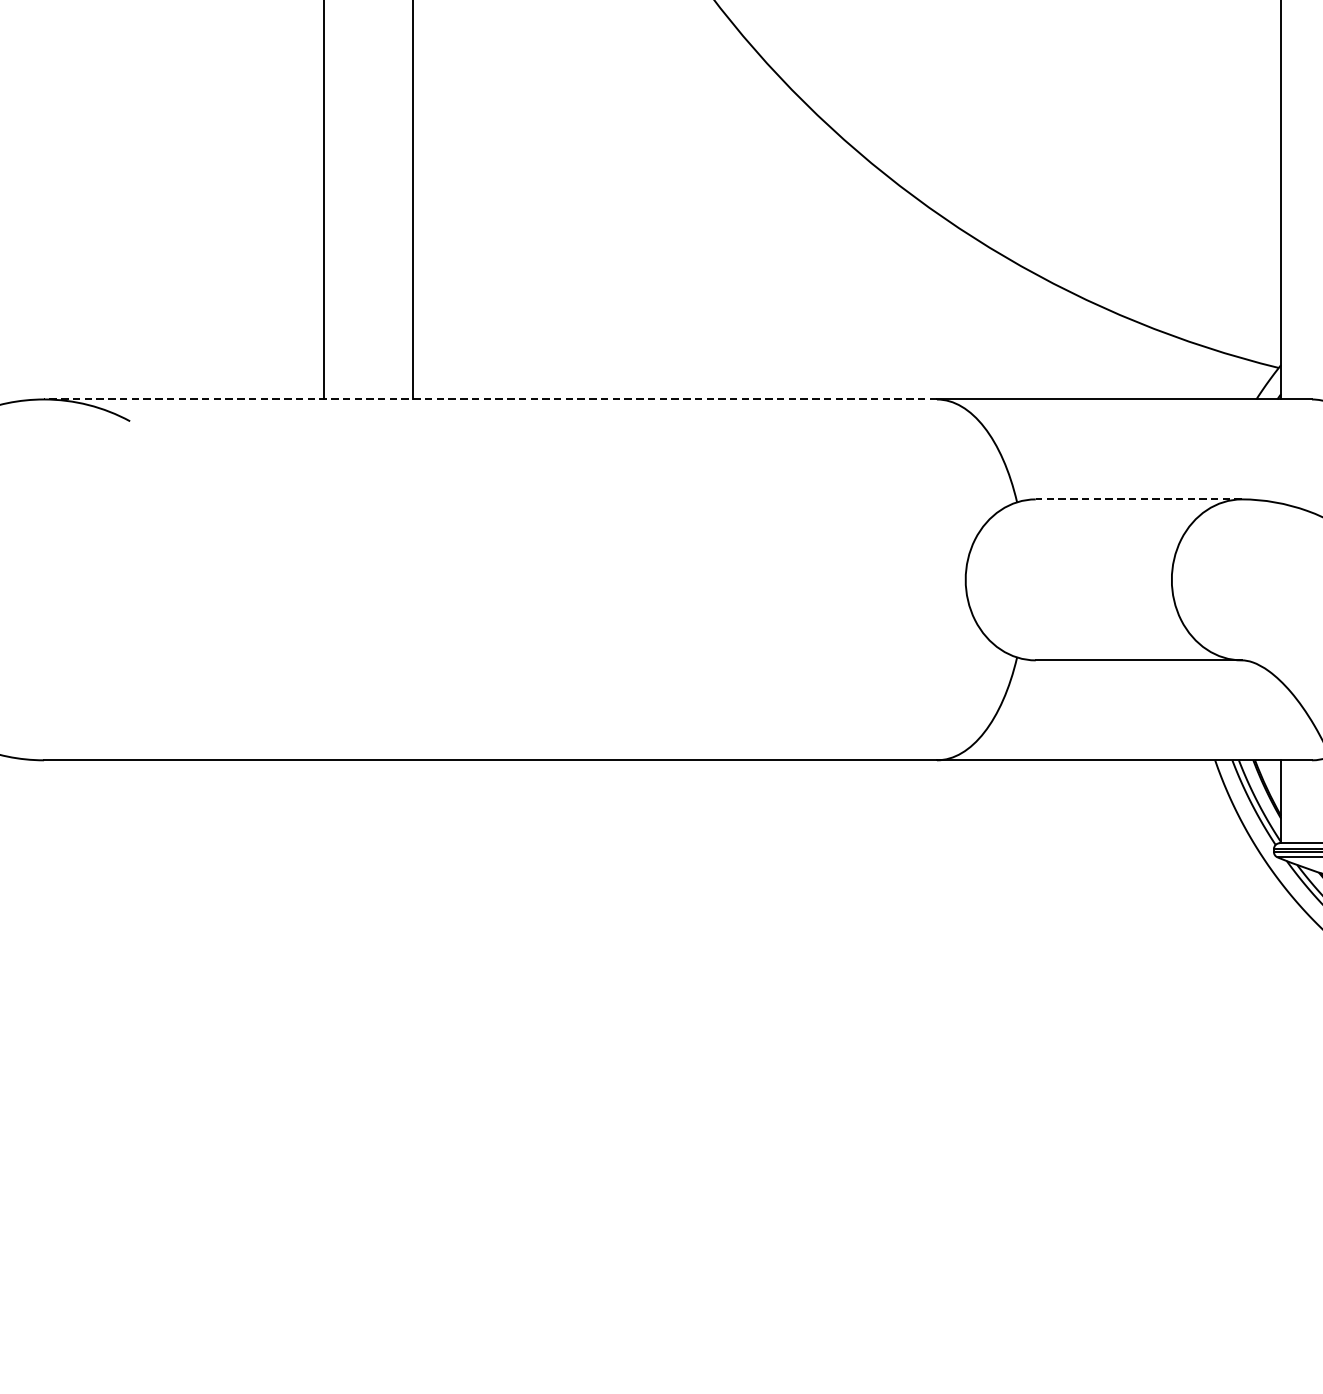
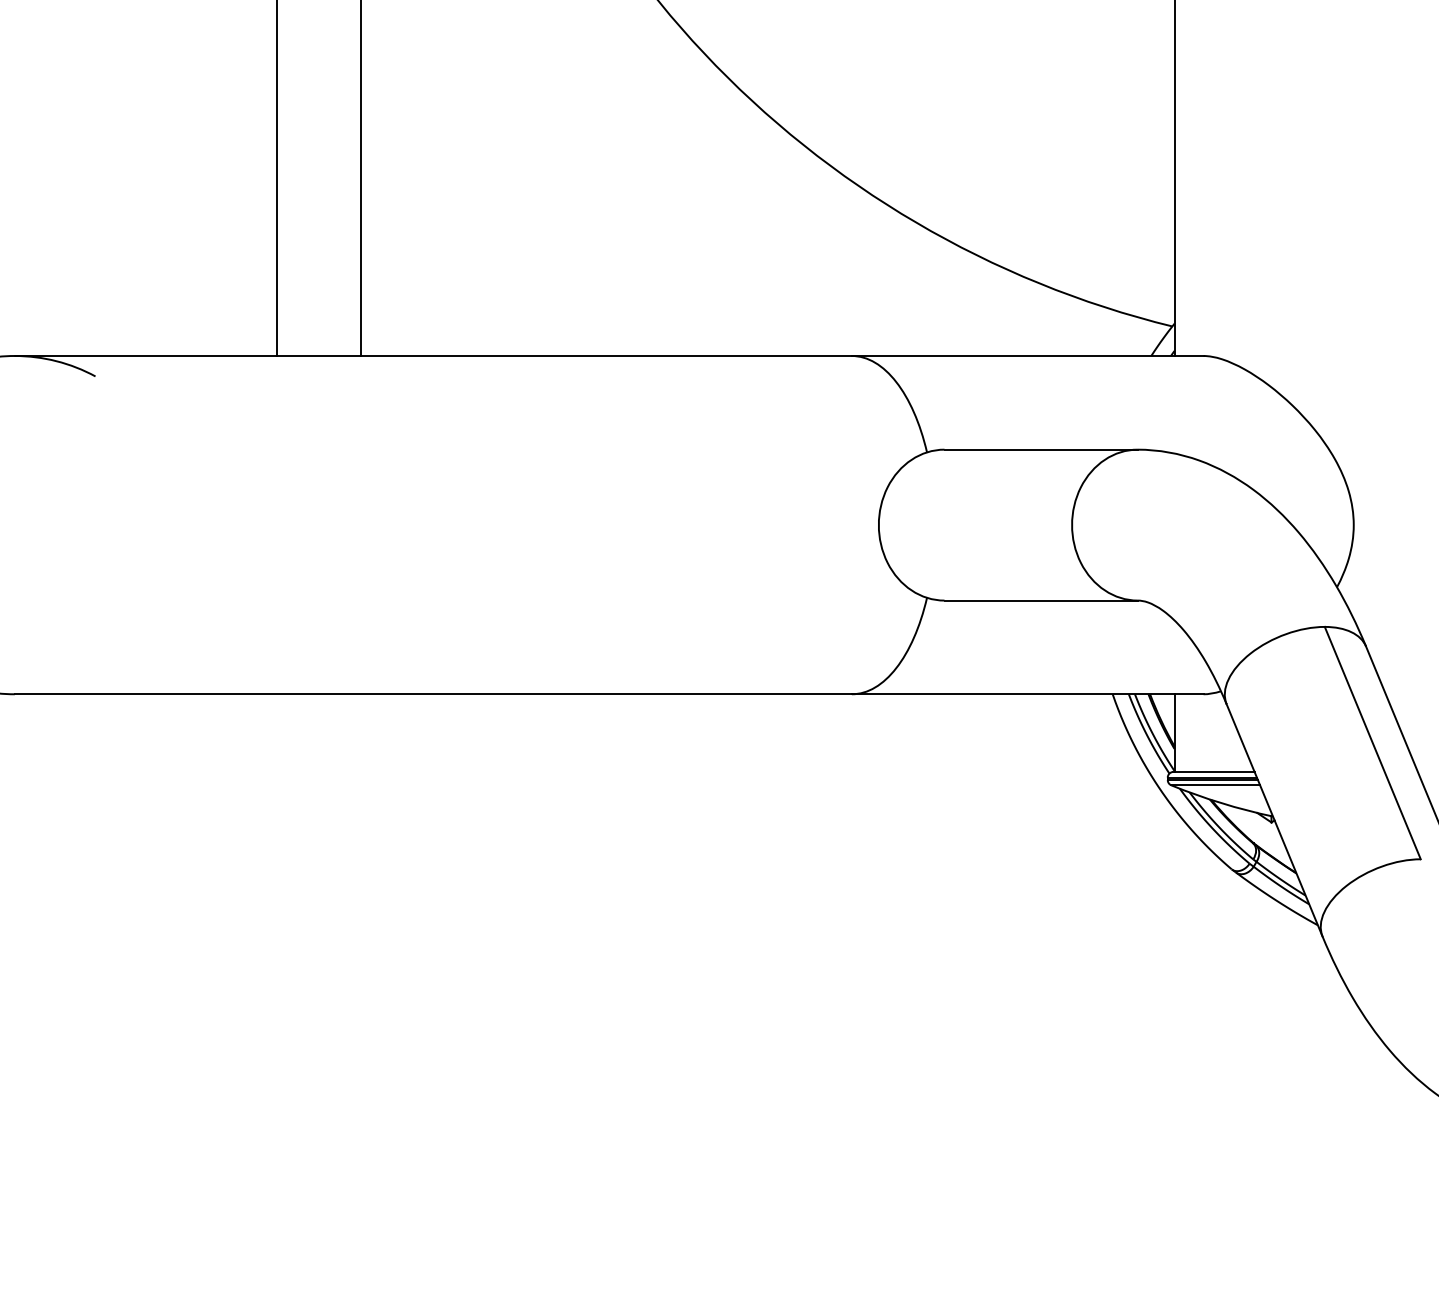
line: (490, 398) -> (433, 355), dashed -> solid
line: (1139, 499) -> (1041, 449), dashed -> solid

